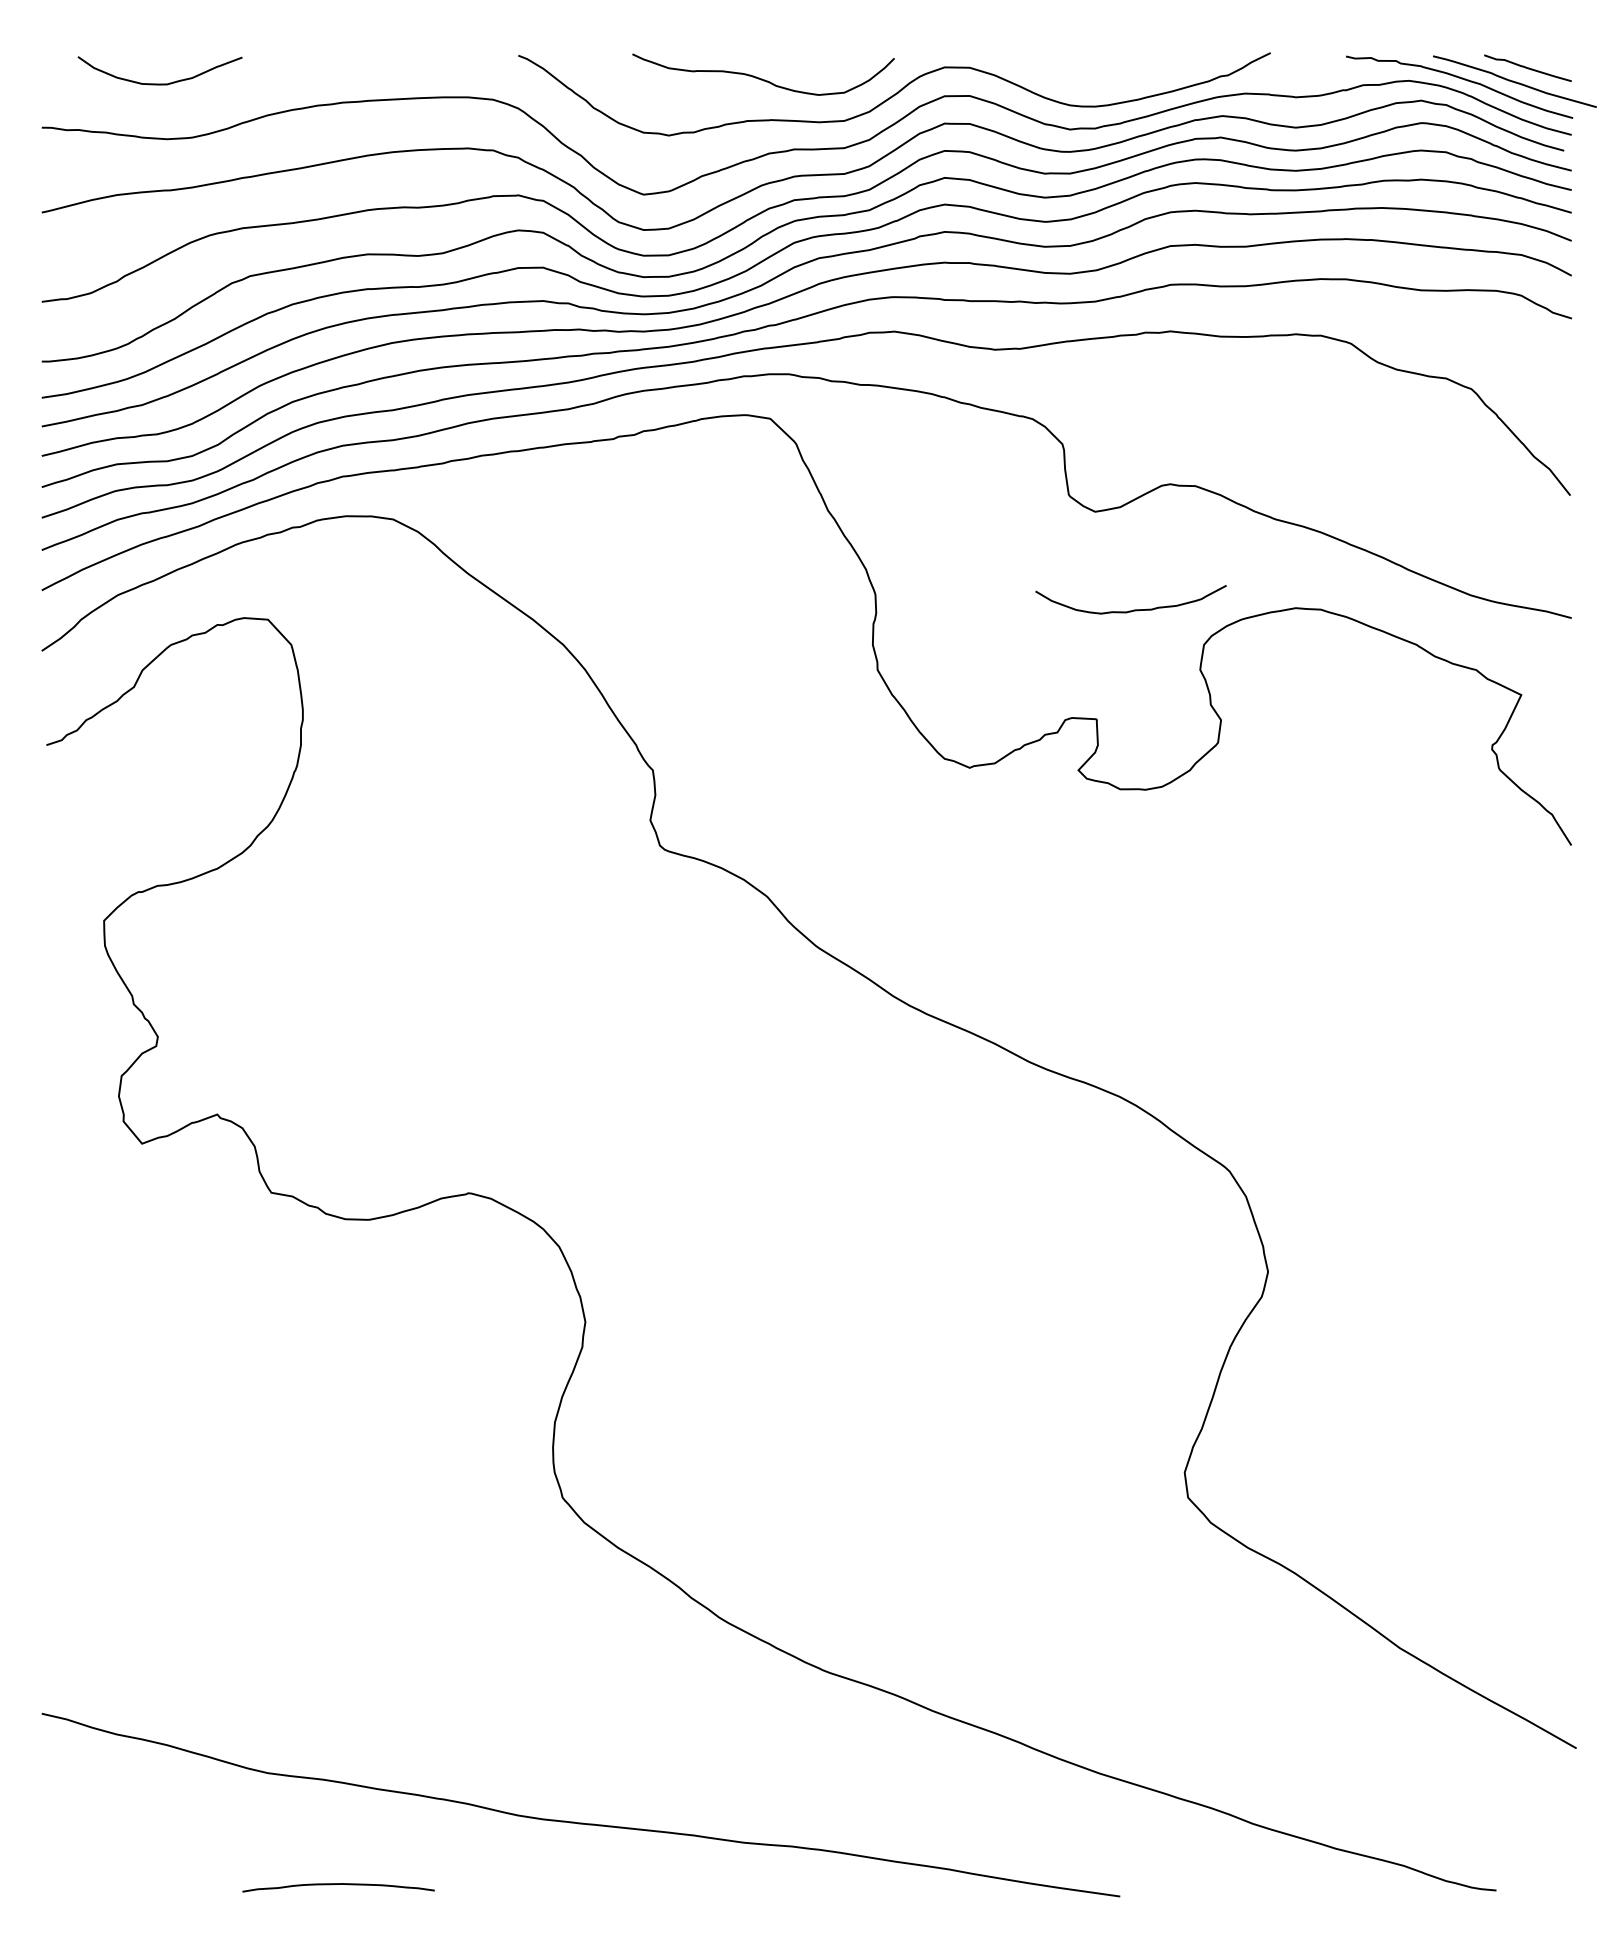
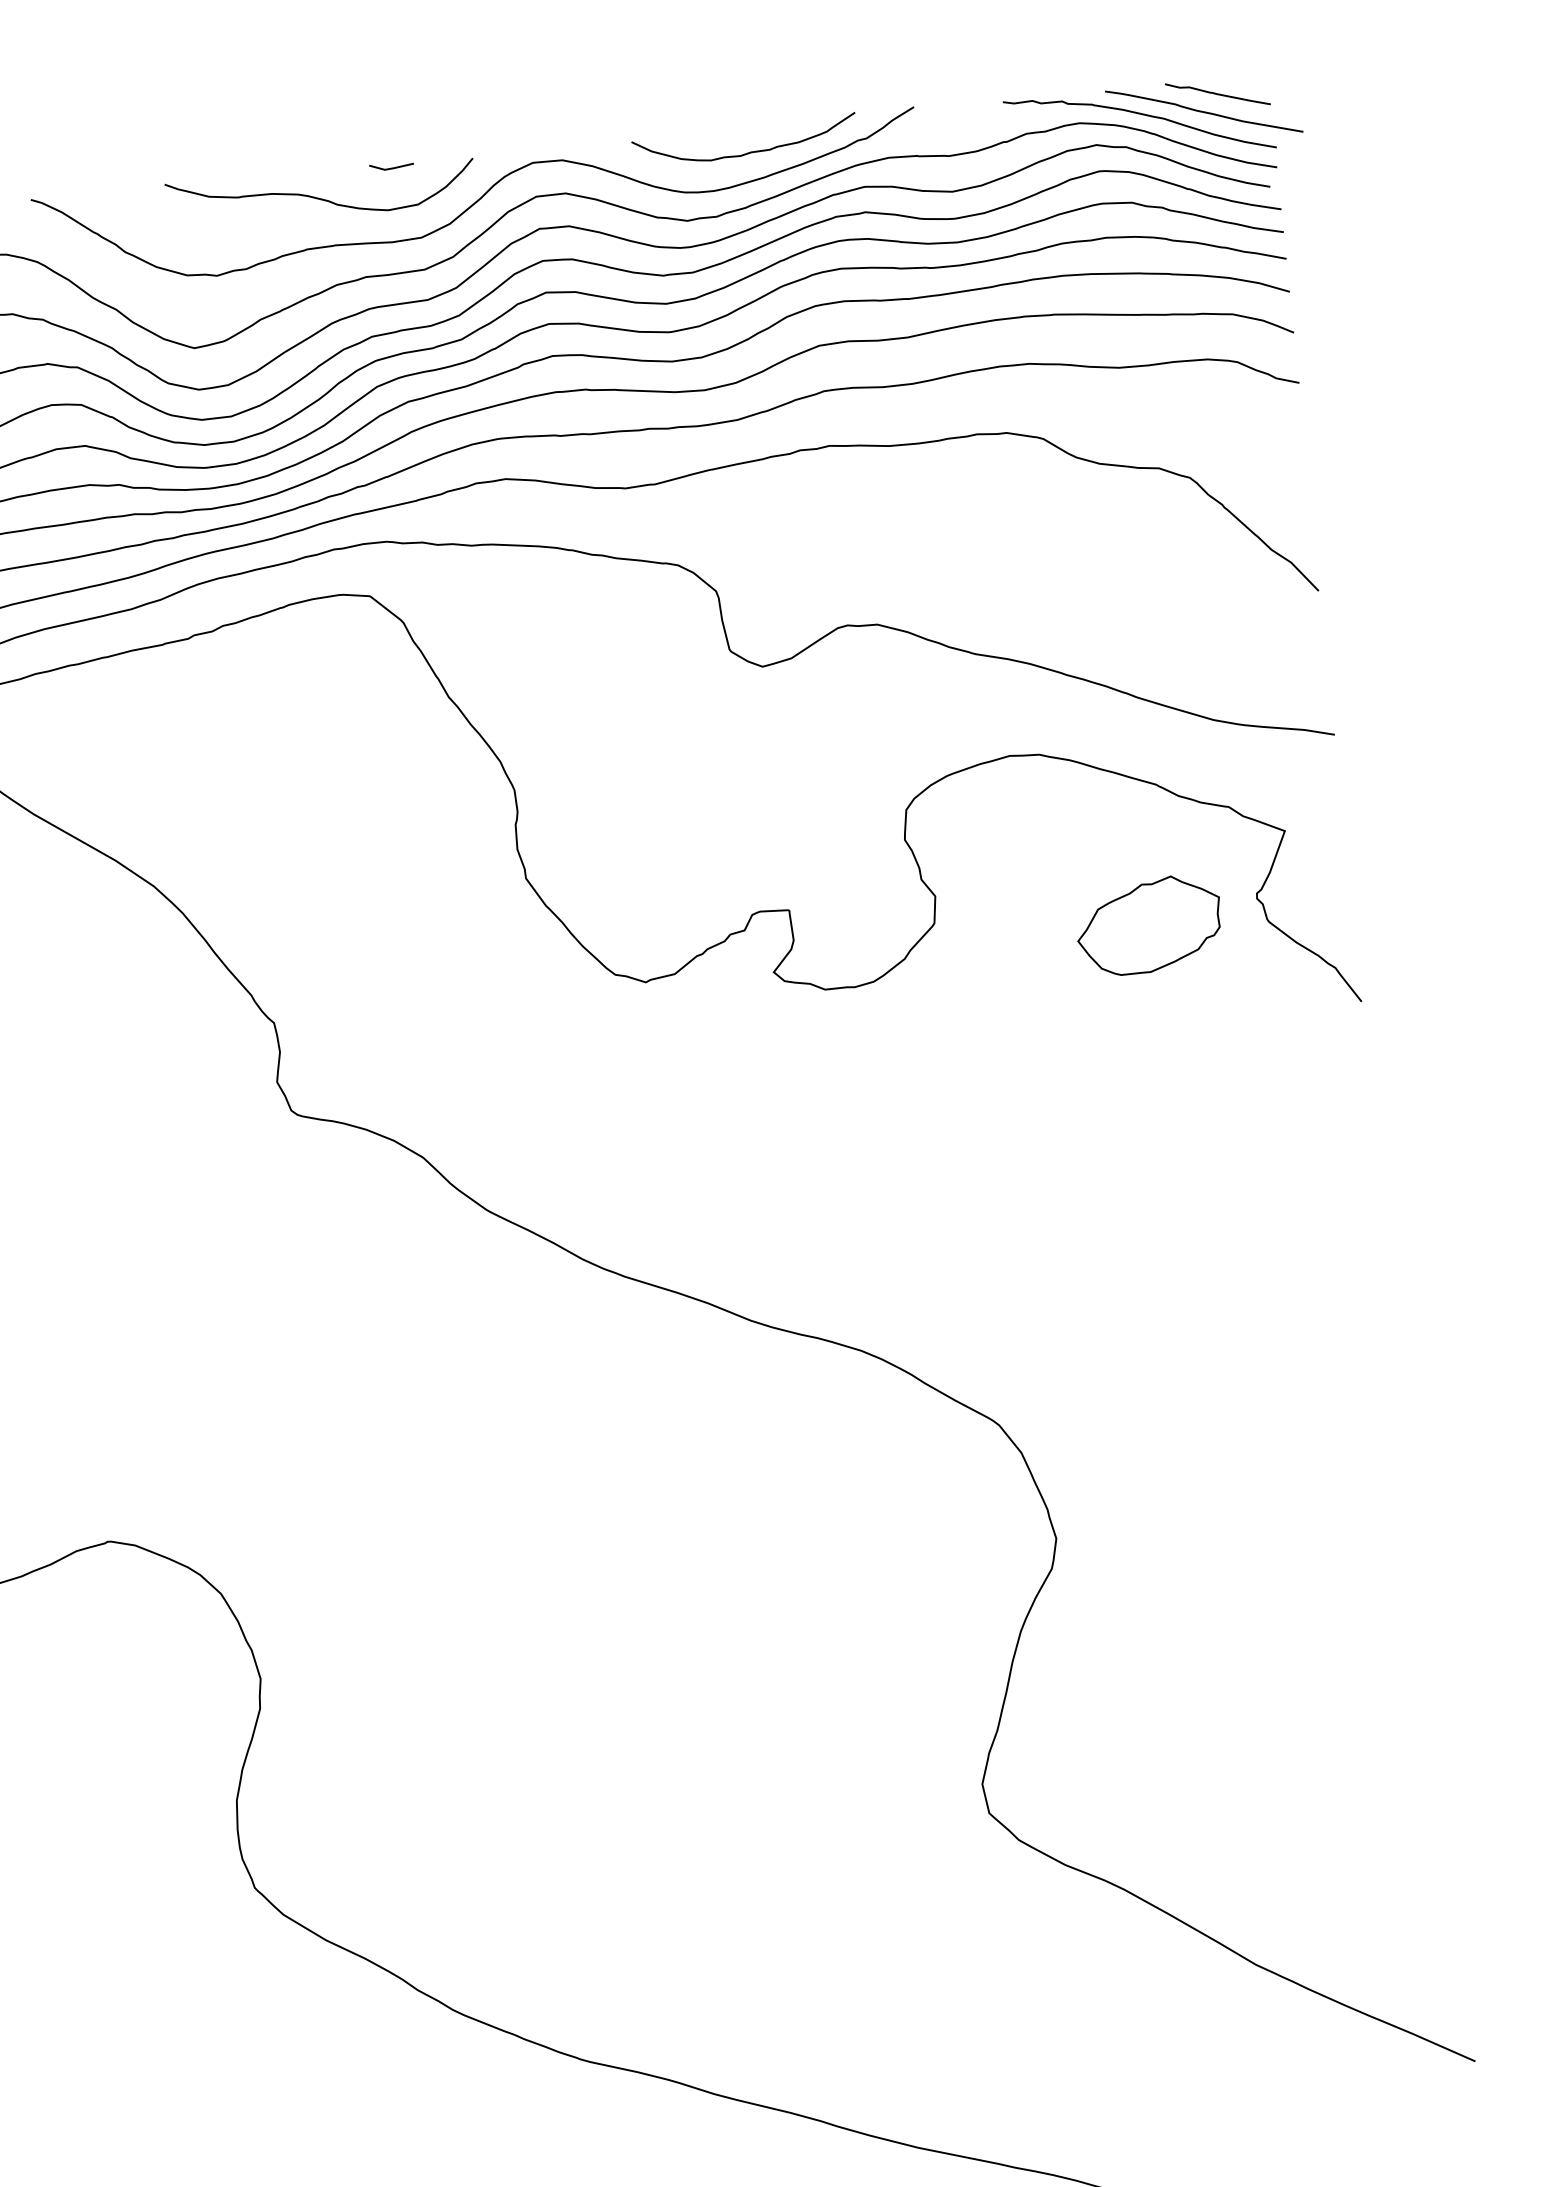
line: (825, 59) -> (392, 167), added
curve: (1133, 609) -> (748, 151), moved
part: (1398, 762) -> (1148, 924), added

